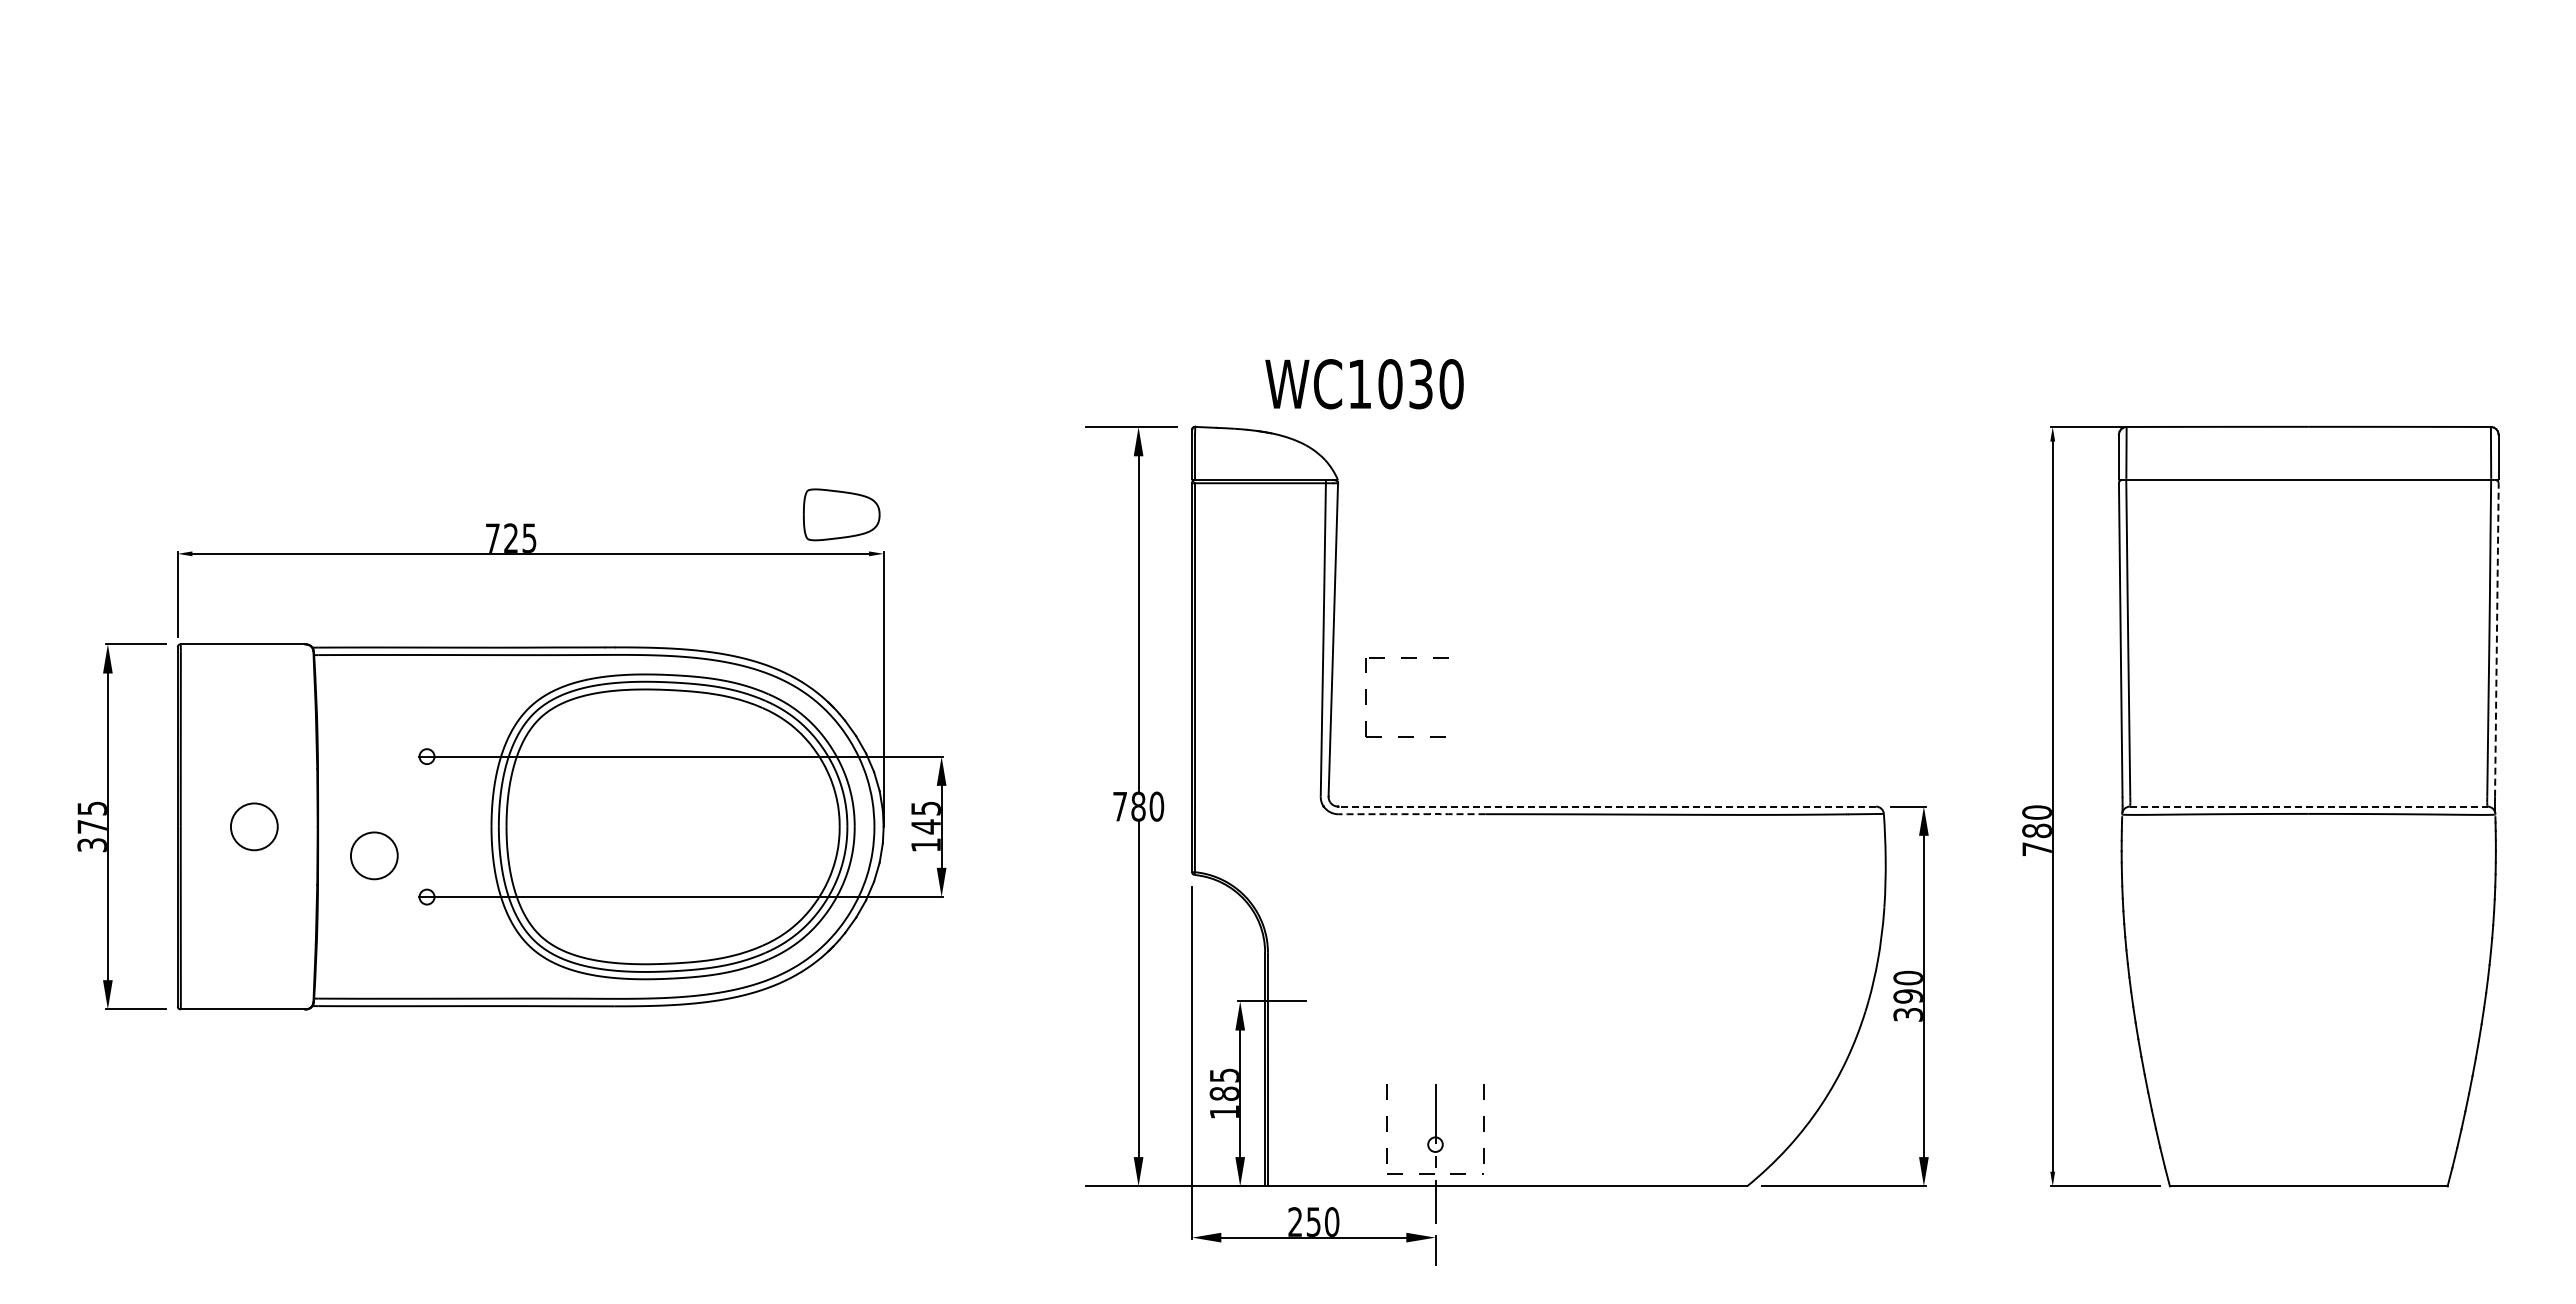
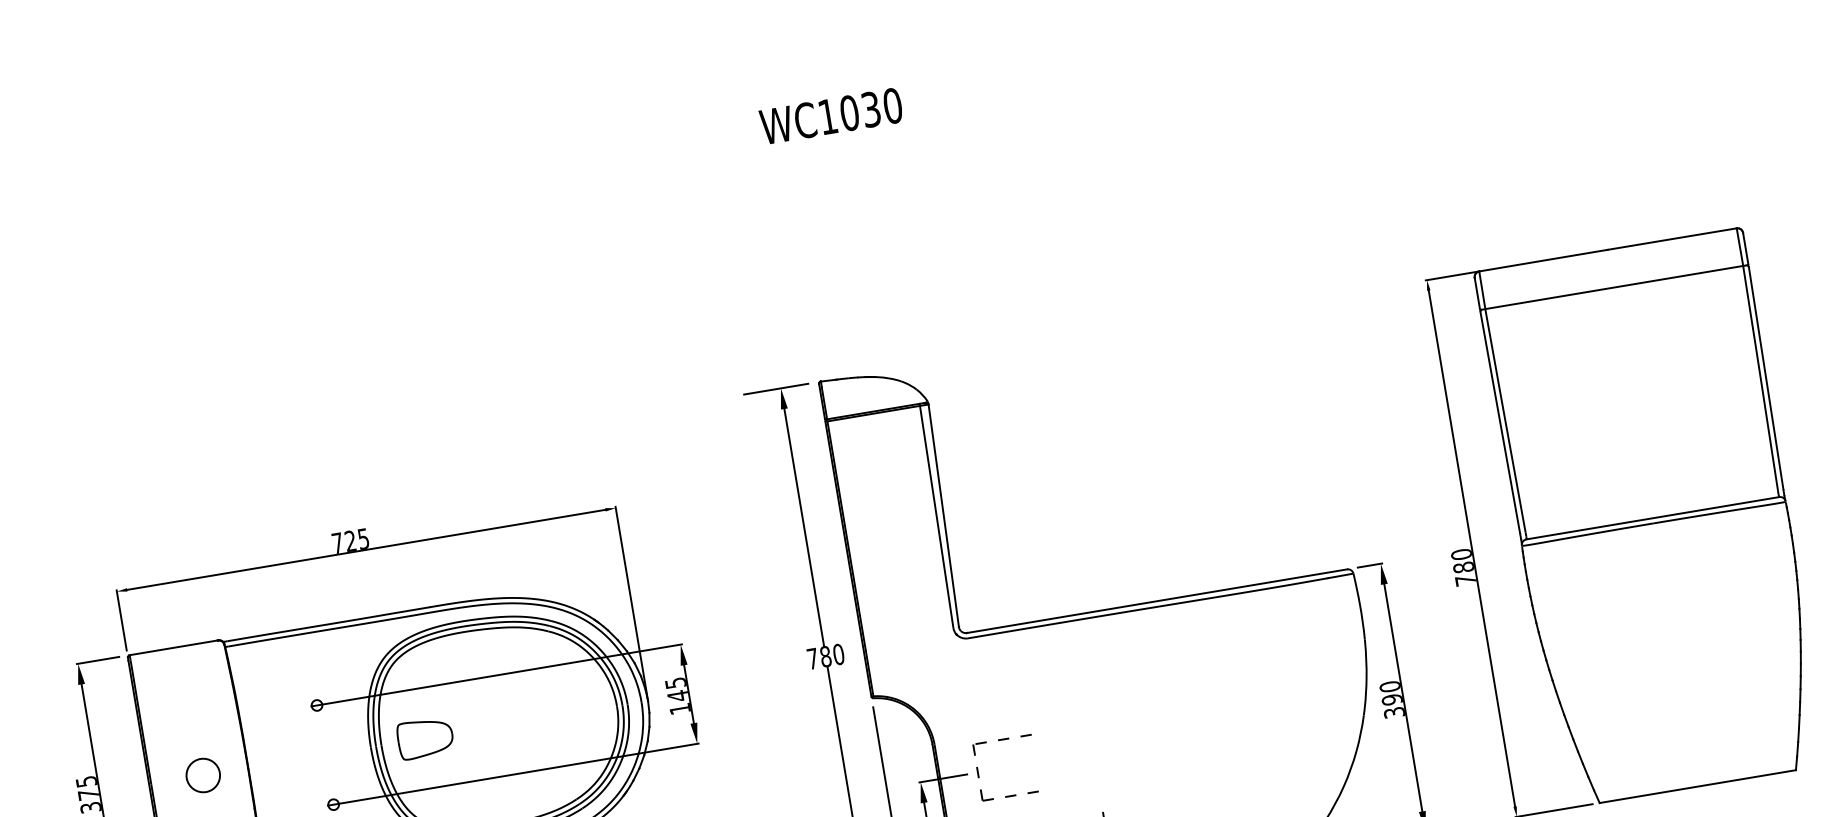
text: (1364, 384) -> (831, 116), moved
part: (841, 514) -> (425, 738), moved
line: (2496, 639) -> (1765, 377), dashed -> solid
part: (1406, 658) -> (1001, 740), moved
line: (1607, 806) -> (1157, 601), dashed -> solid
line: (2308, 806) -> (1652, 518), dashed -> solid
arc: (1411, 814) -> (1019, 629), dashed -> solid
circle: (374, 855) -> (291, 781), removed

